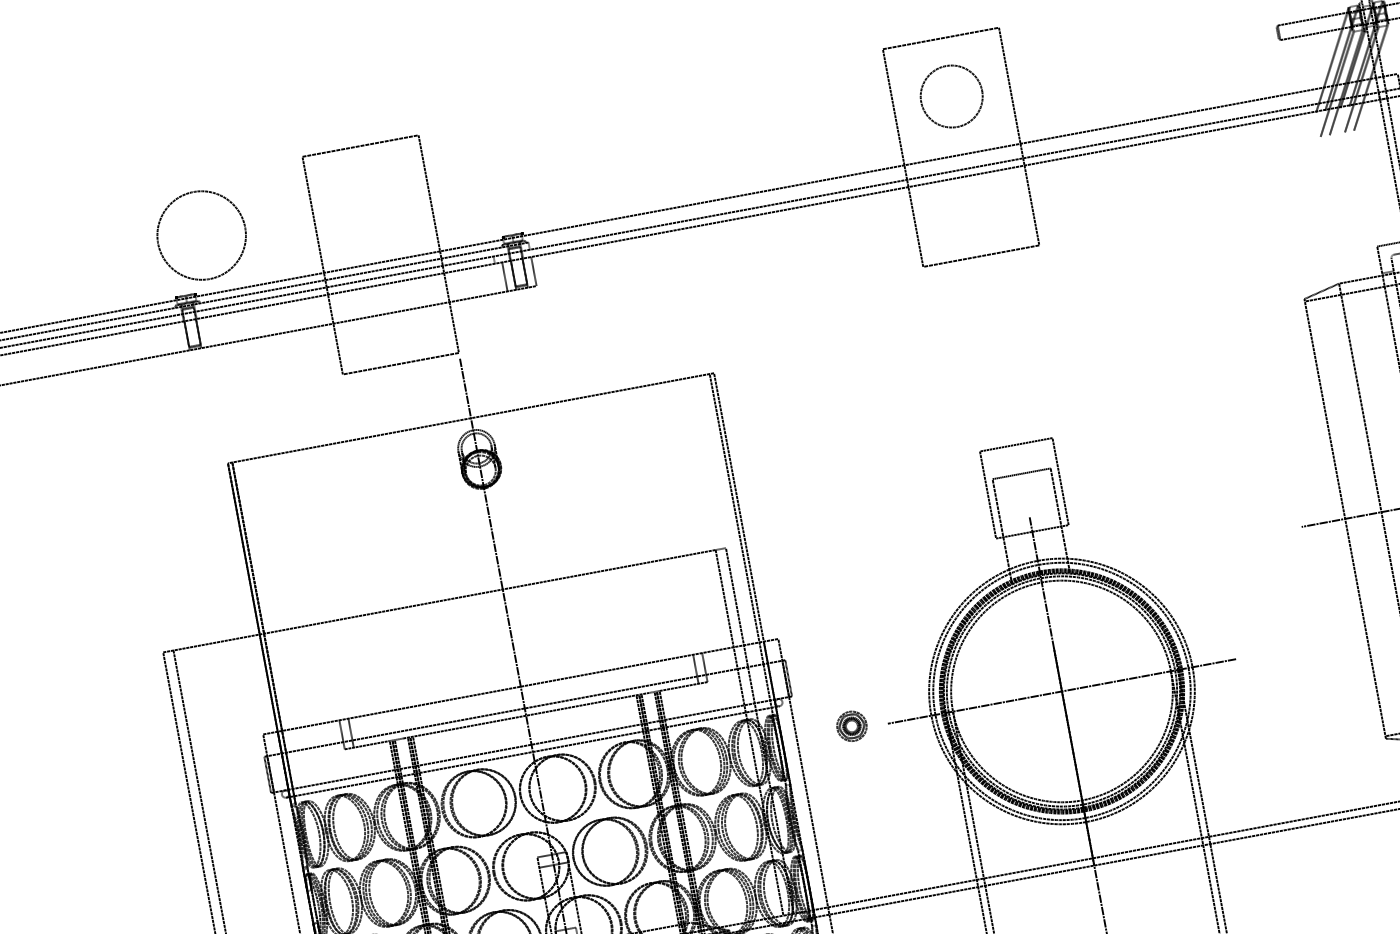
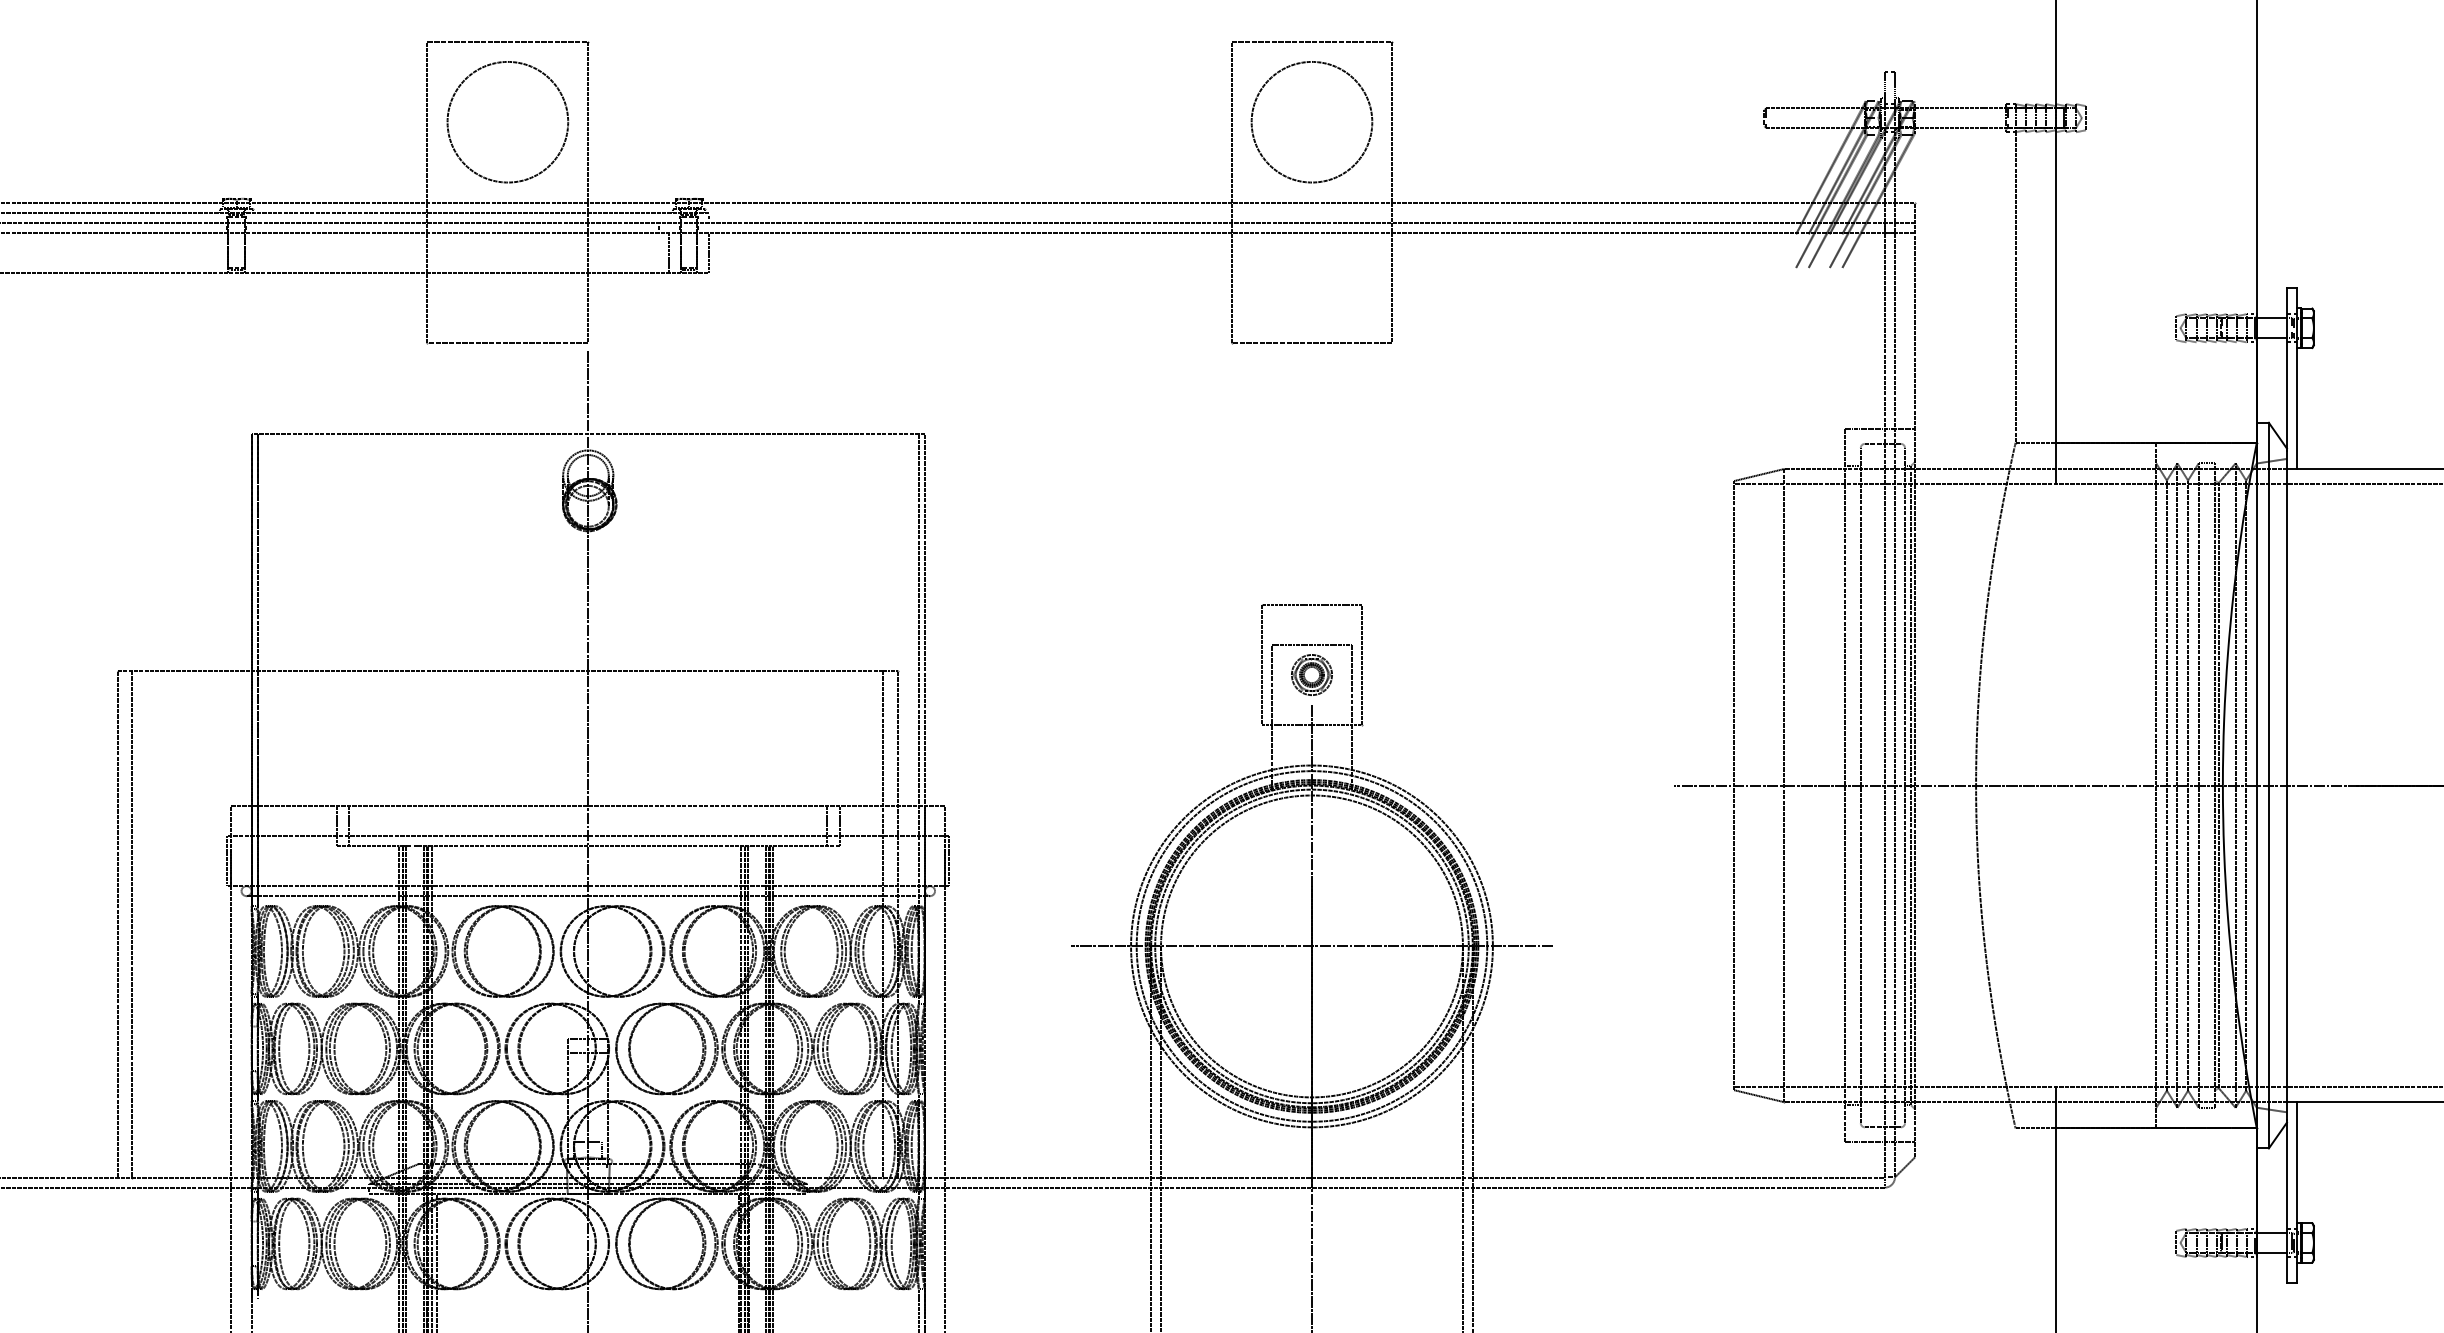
circle: (951, 96) -> (1311, 121), size x1.43
circle: (201, 235) -> (507, 122), moved
part: (851, 726) -> (1311, 674), moved

